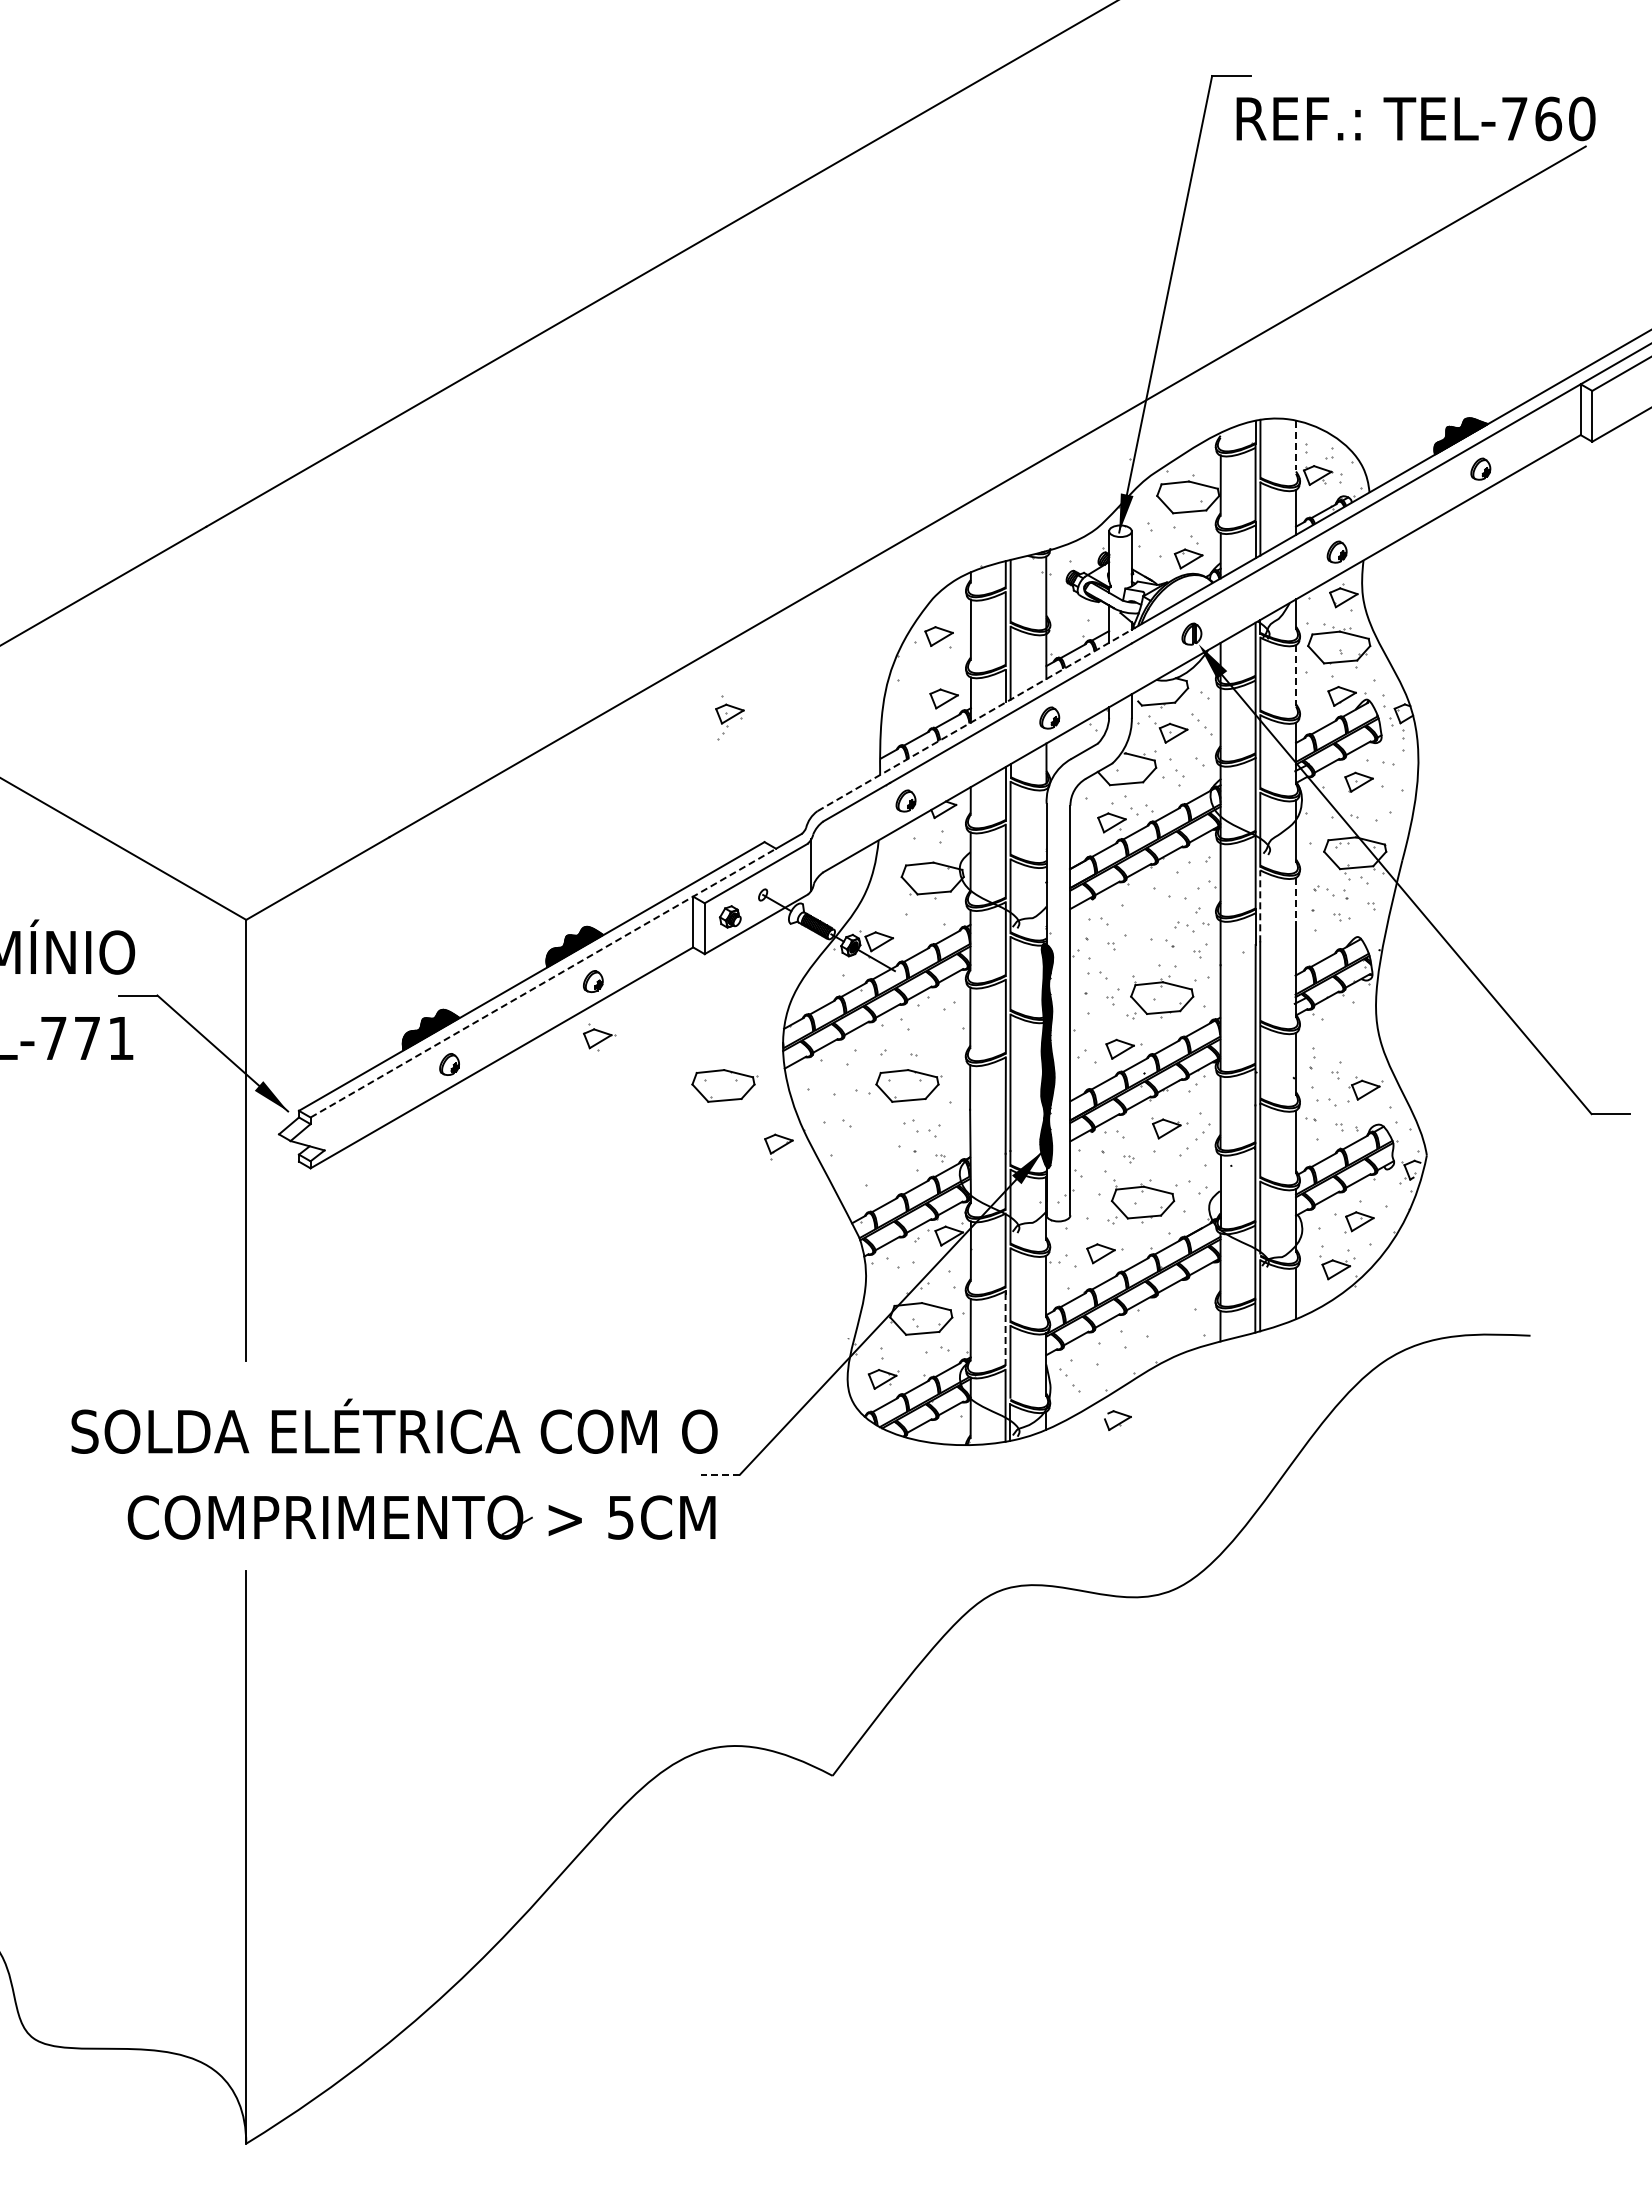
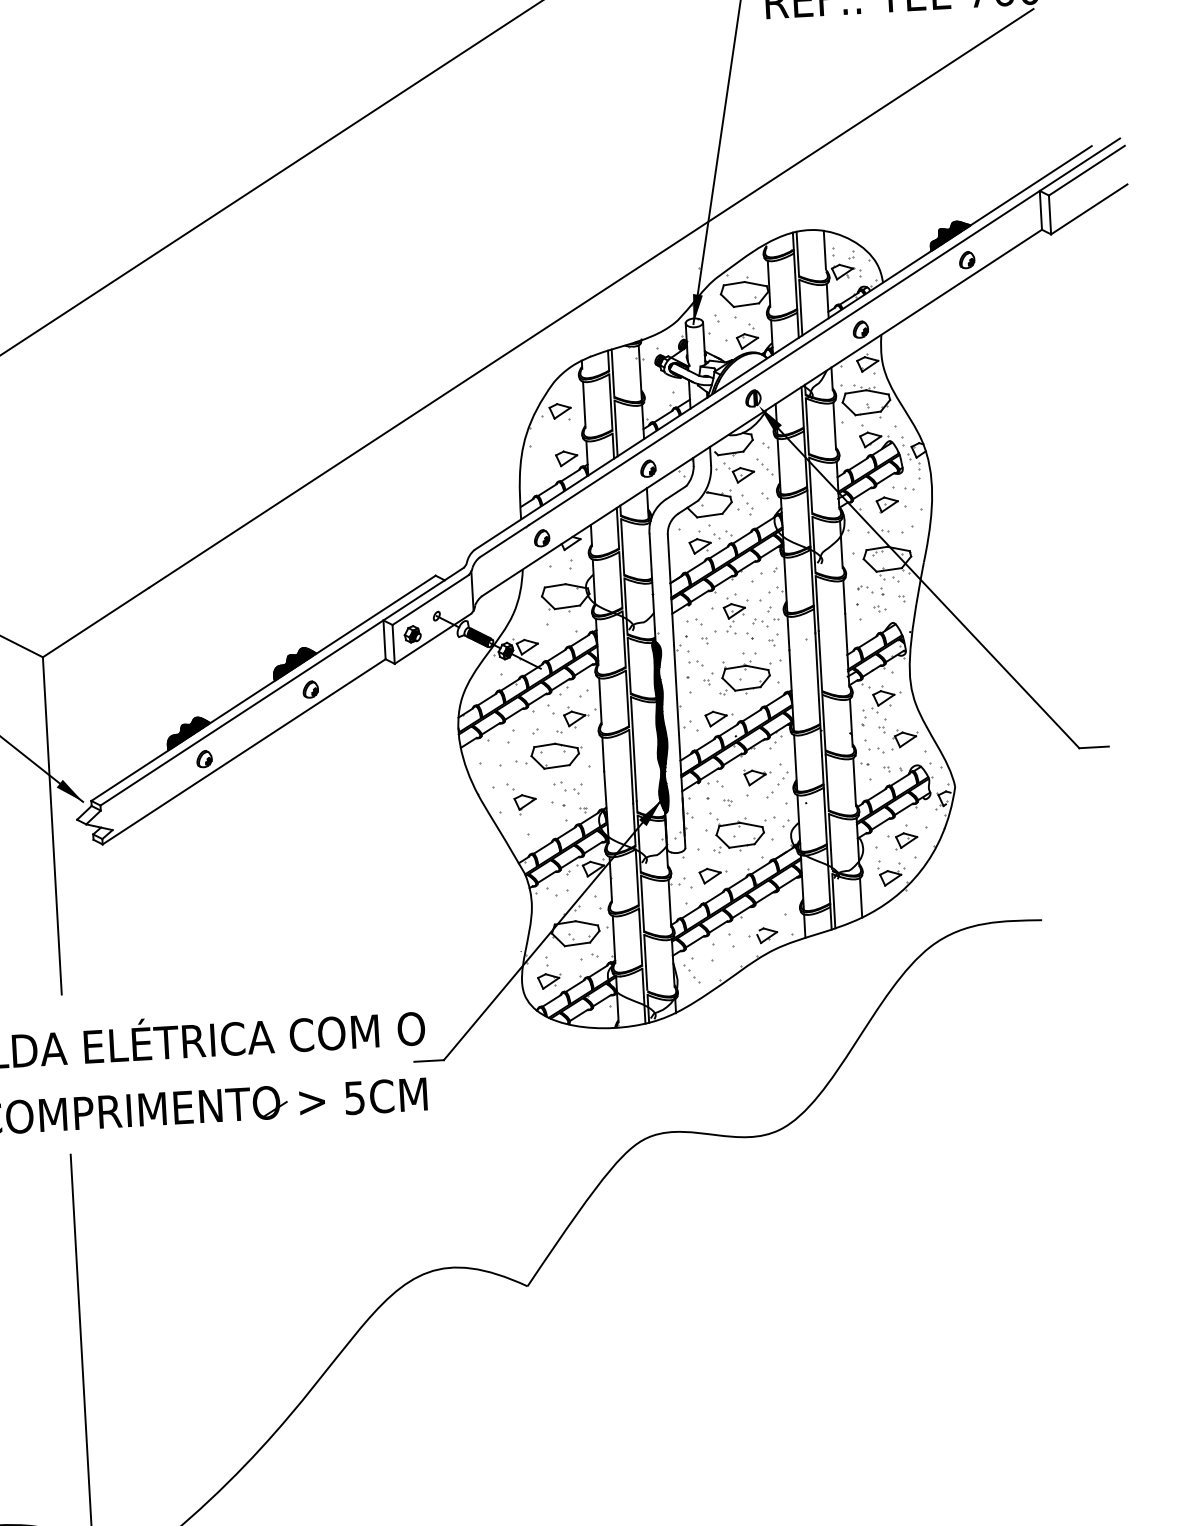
line: (1296, 445) -> (825, 249), dashed -> solid
line: (1296, 675) -> (835, 425), dashed -> solid
part: (729, 717) -> (734, 613), moved
line: (975, 720) -> (591, 473), dashed -> solid
line: (1296, 899) -> (844, 596), dashed -> solid
line: (1260, 906) -> (817, 603), dashed -> solid
line: (543, 983) -> (272, 693), dashed -> solid
part: (1343, 1036) -> (886, 699), added
part: (599, 1037) -> (576, 717), moved
part: (724, 1085) -> (415, 763), removed
part: (778, 1146) -> (525, 804), moved
line: (1005, 1328) -> (640, 937), dashed -> solid
part: (1117, 1420) -> (766, 935), moved
line: (720, 1474) -> (429, 1060), dashed -> solid

